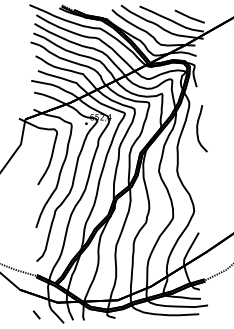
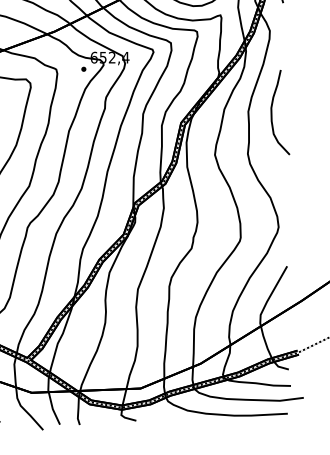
curve: (198, 128) -> (273, 112), moved

